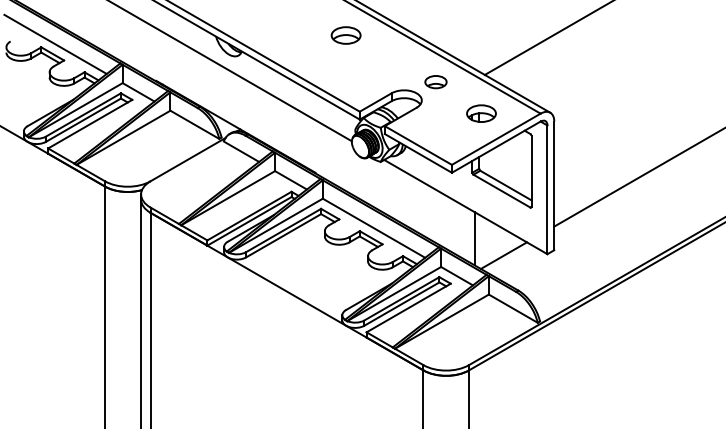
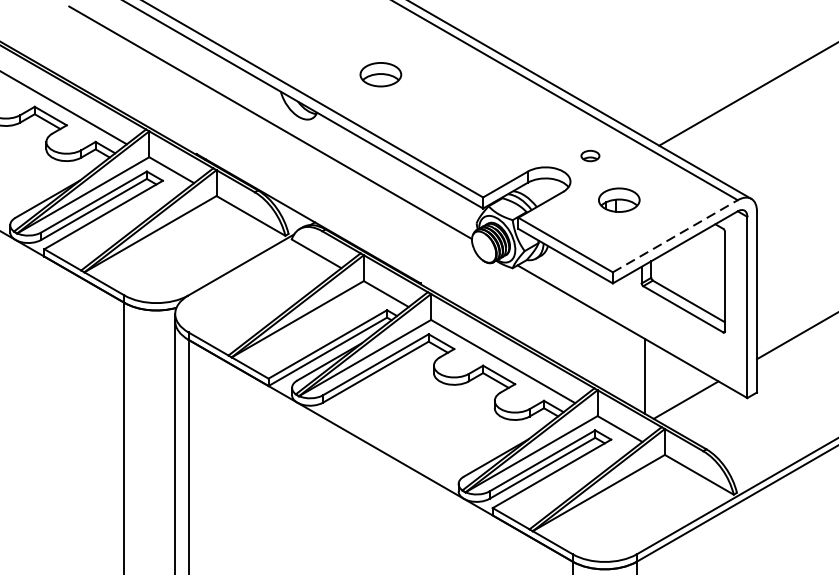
part: (345, 35) -> (379, 74), moved
part: (435, 82) -> (589, 156), size x0.6
part: (481, 113) -> (619, 199), moved
line: (496, 139) -> (675, 236), solid -> dashed

